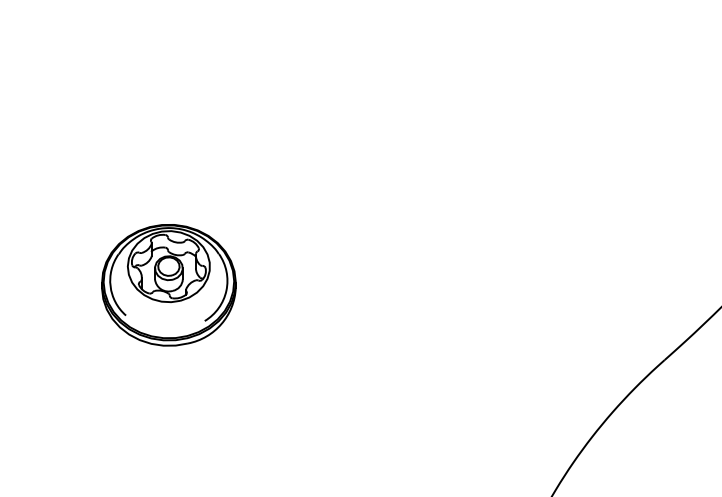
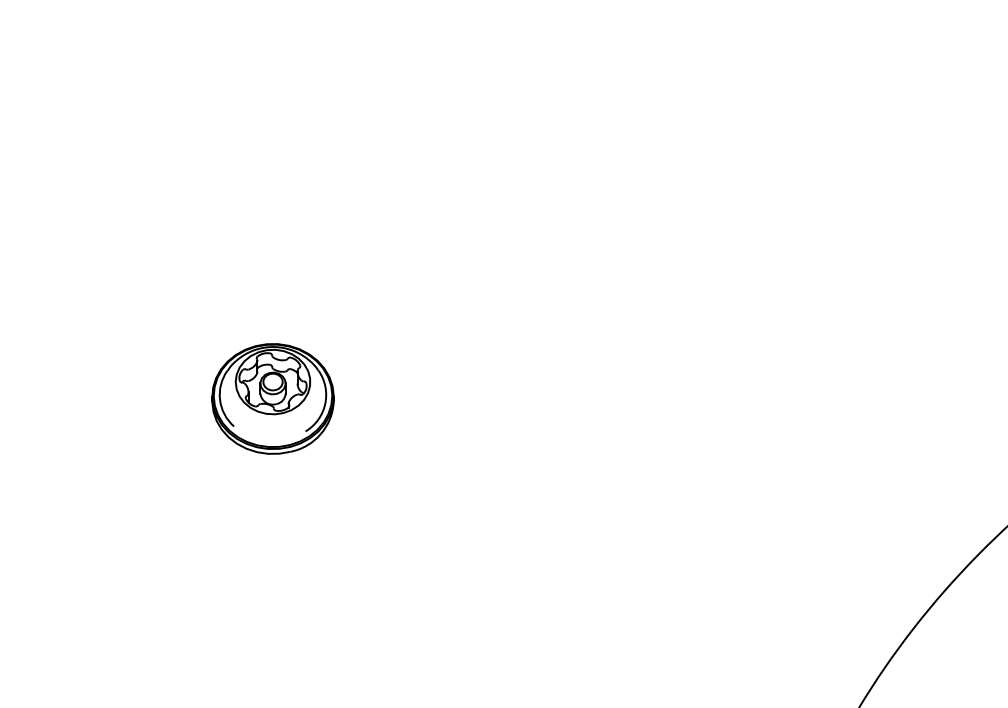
part: (168, 285) -> (272, 399), size x0.6

